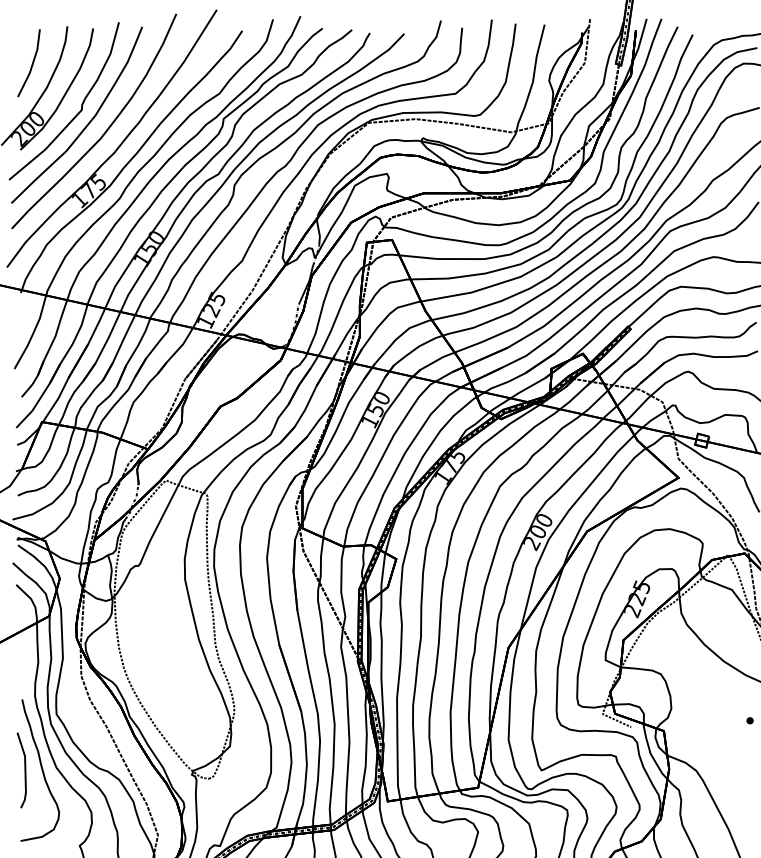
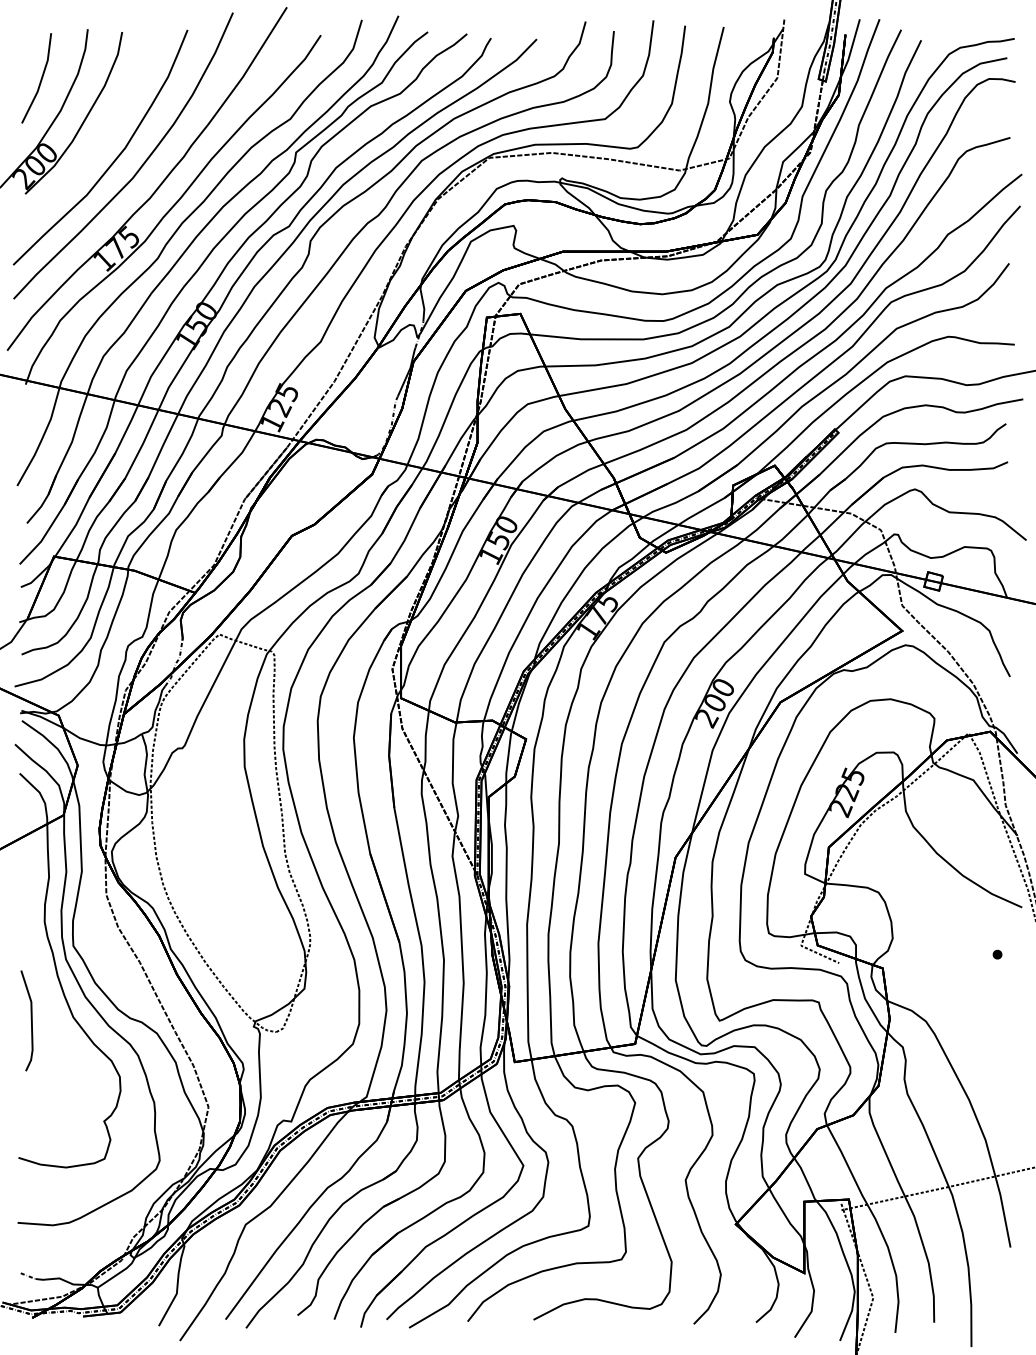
curve: (81, 104) -> (106, 133), removed
curve: (41, 770) -> (53, 1020), removed

